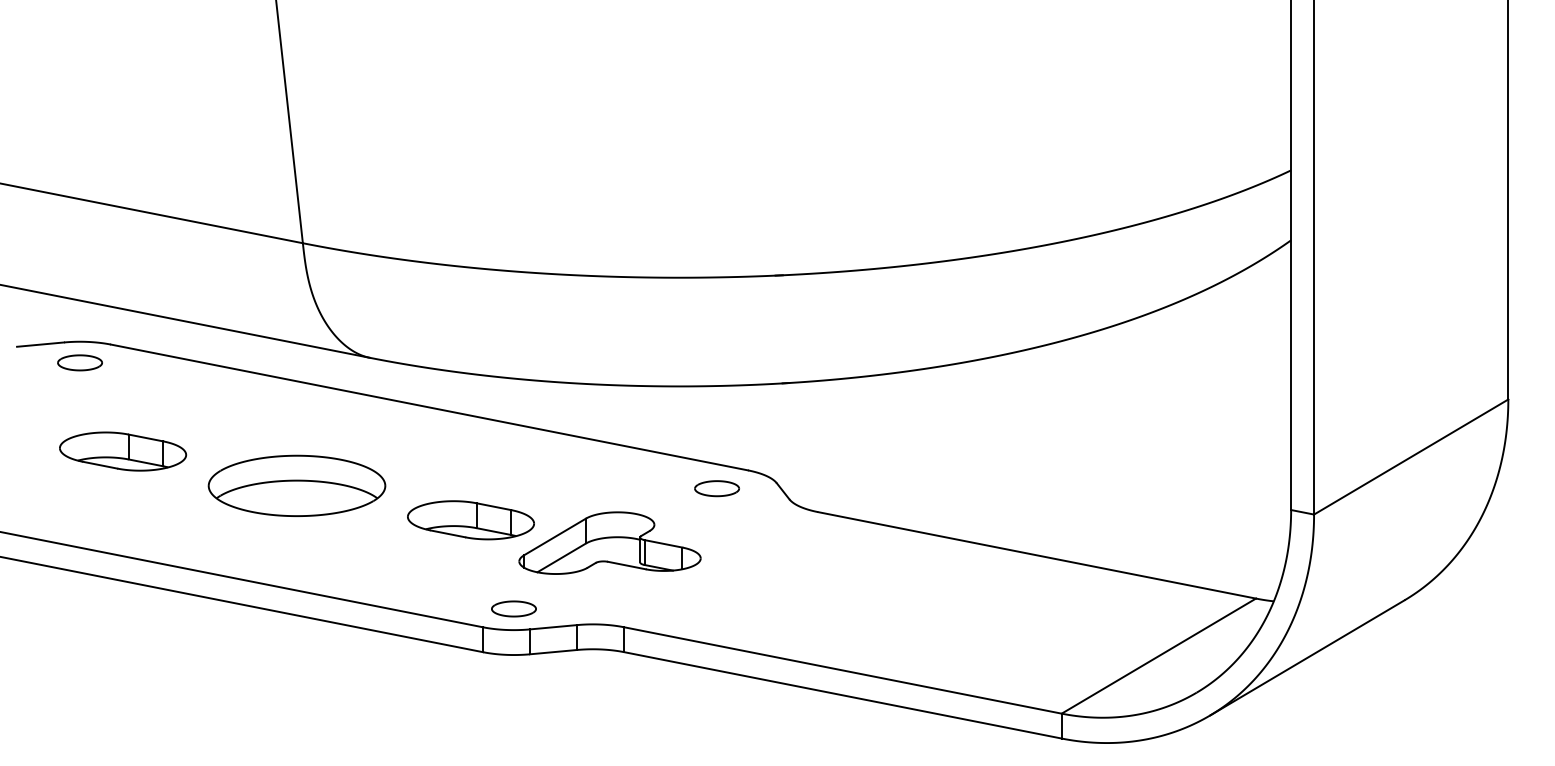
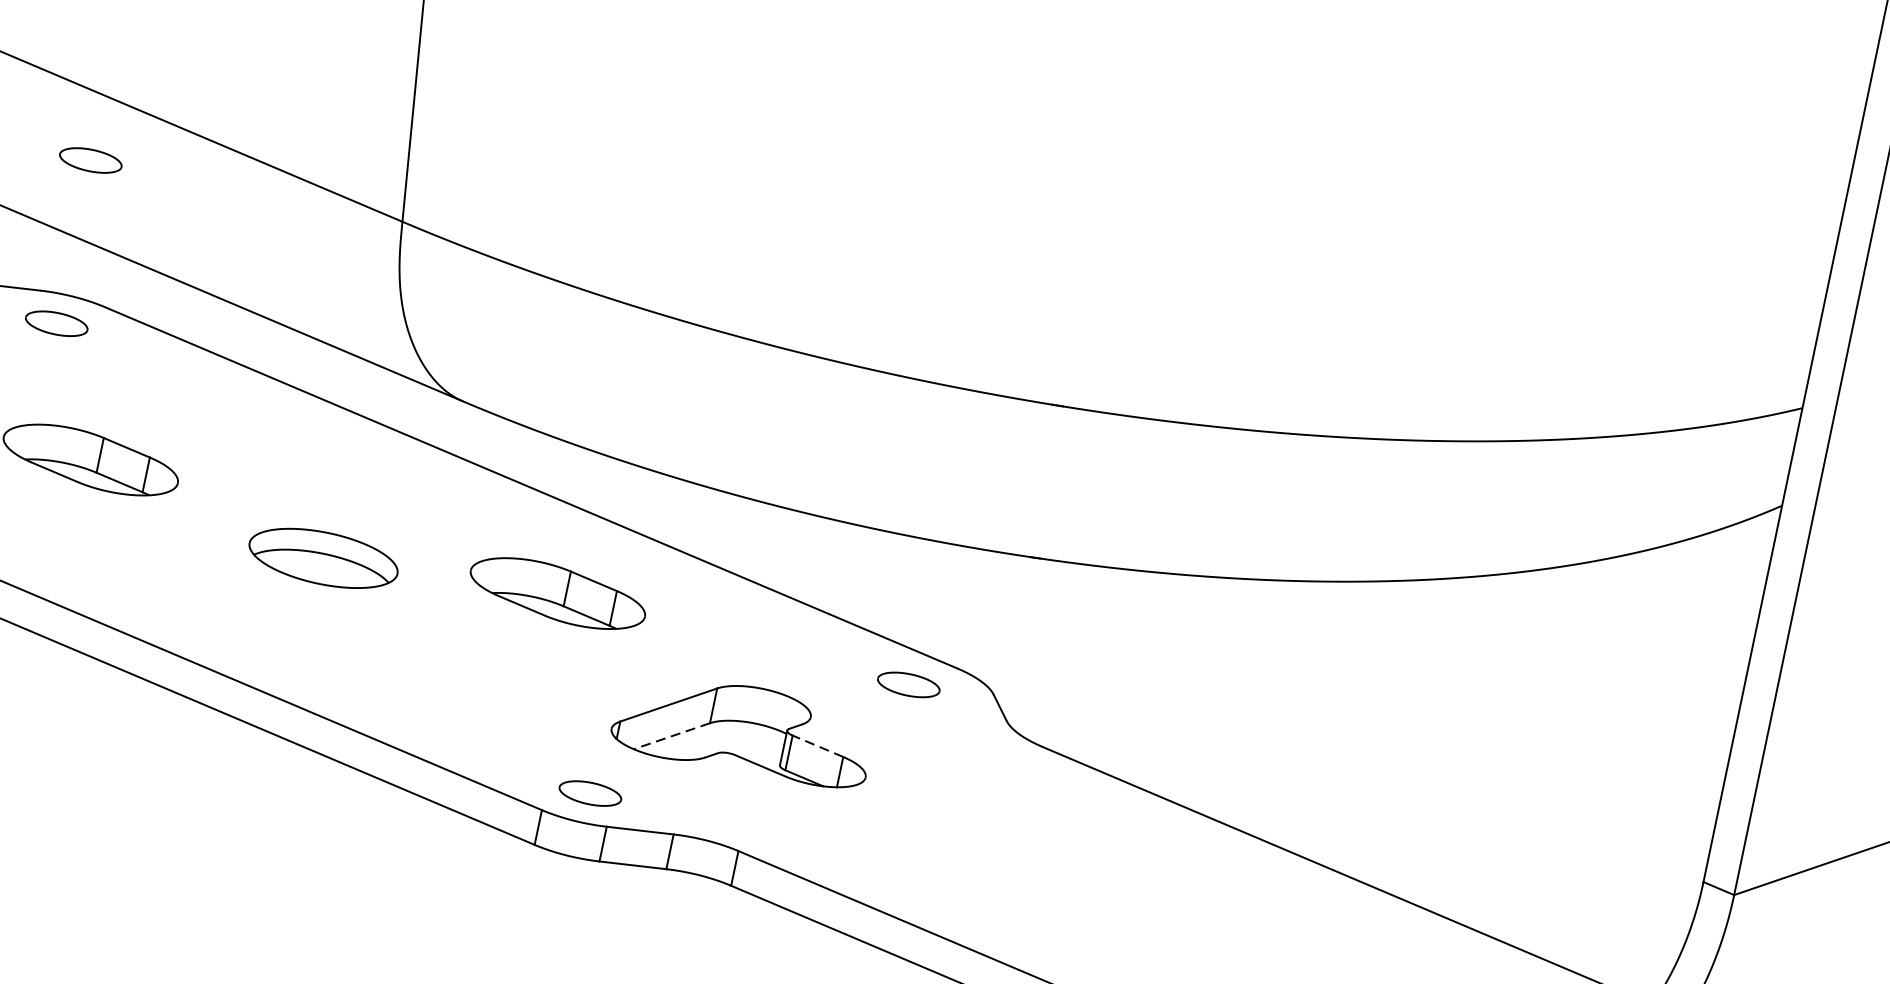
part: (79, 245) -> (90, 159), added
part: (296, 485) -> (322, 557), size x0.6
part: (470, 520) -> (557, 593), moved
line: (663, 543) -> (818, 745), solid -> dashed
line: (561, 558) -> (671, 737), solid -> dashed

